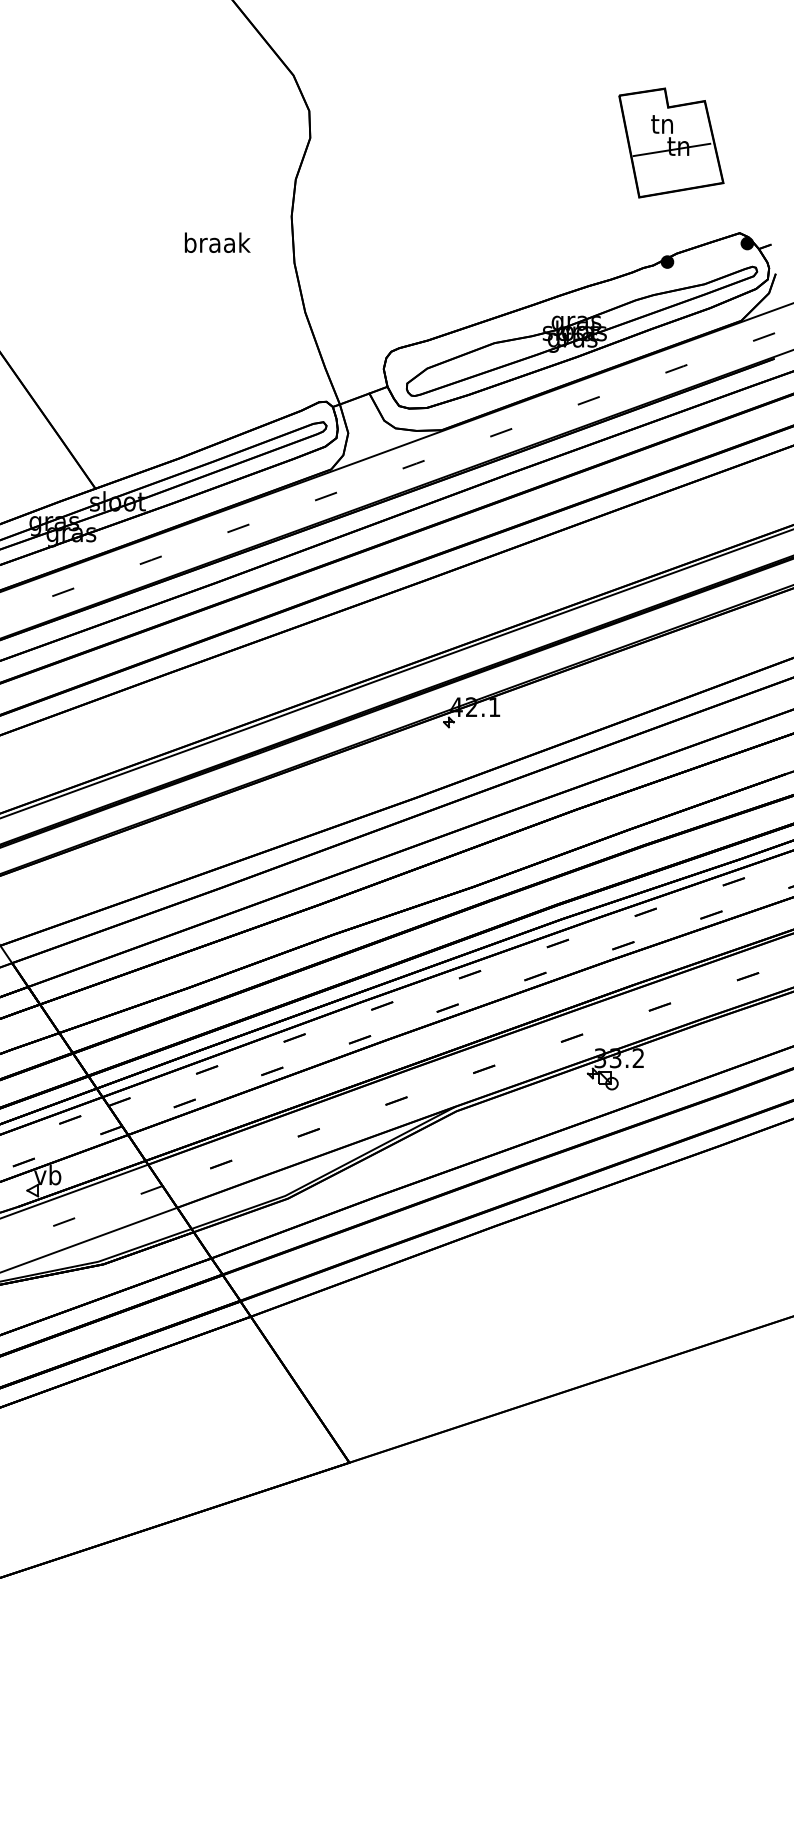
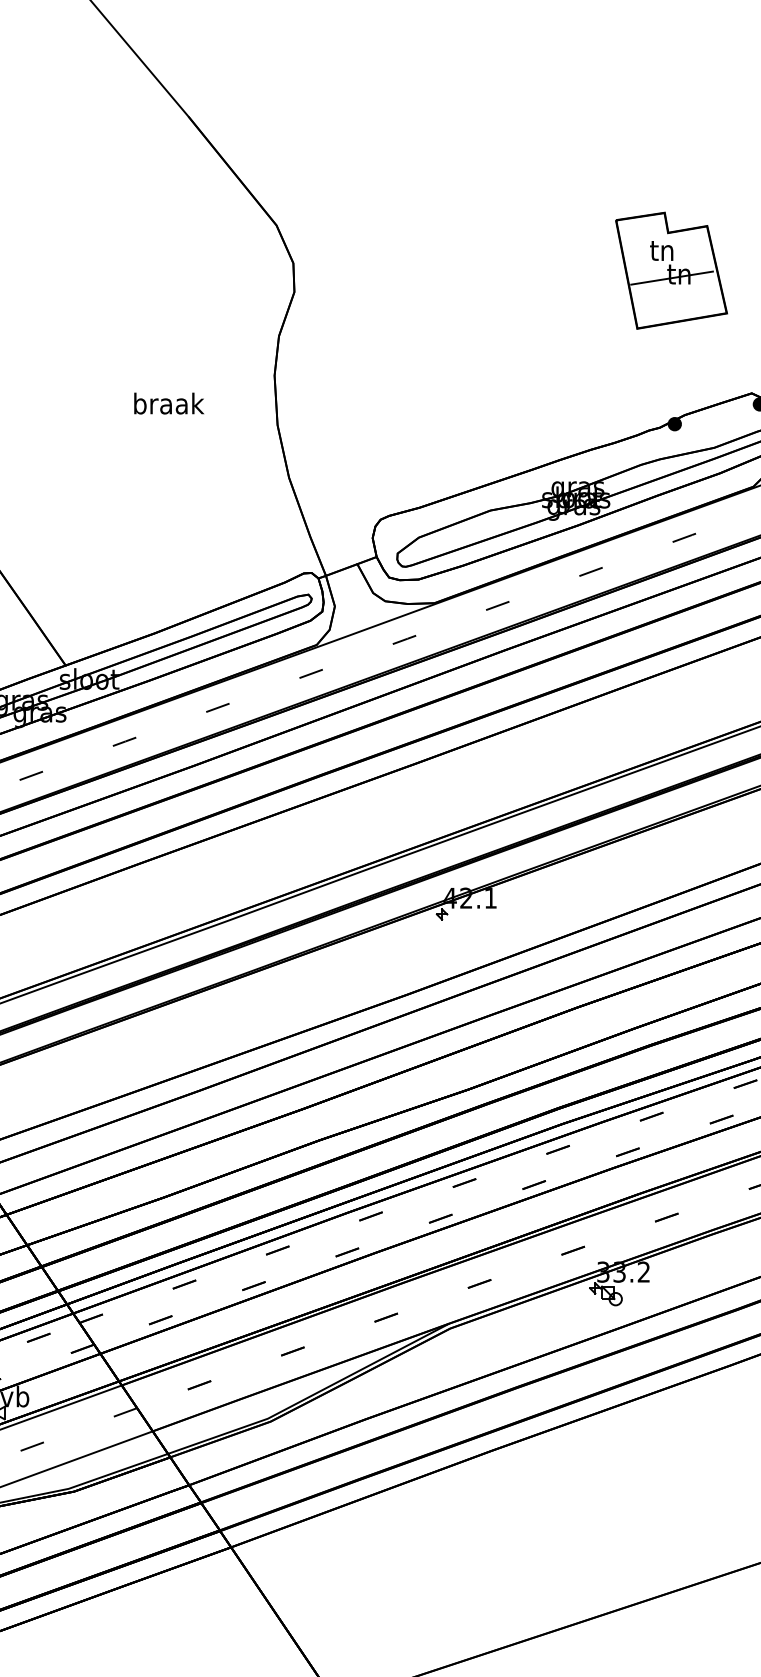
part: (671, 142) -> (671, 270), moved
text: (217, 242) -> (168, 403), moved

